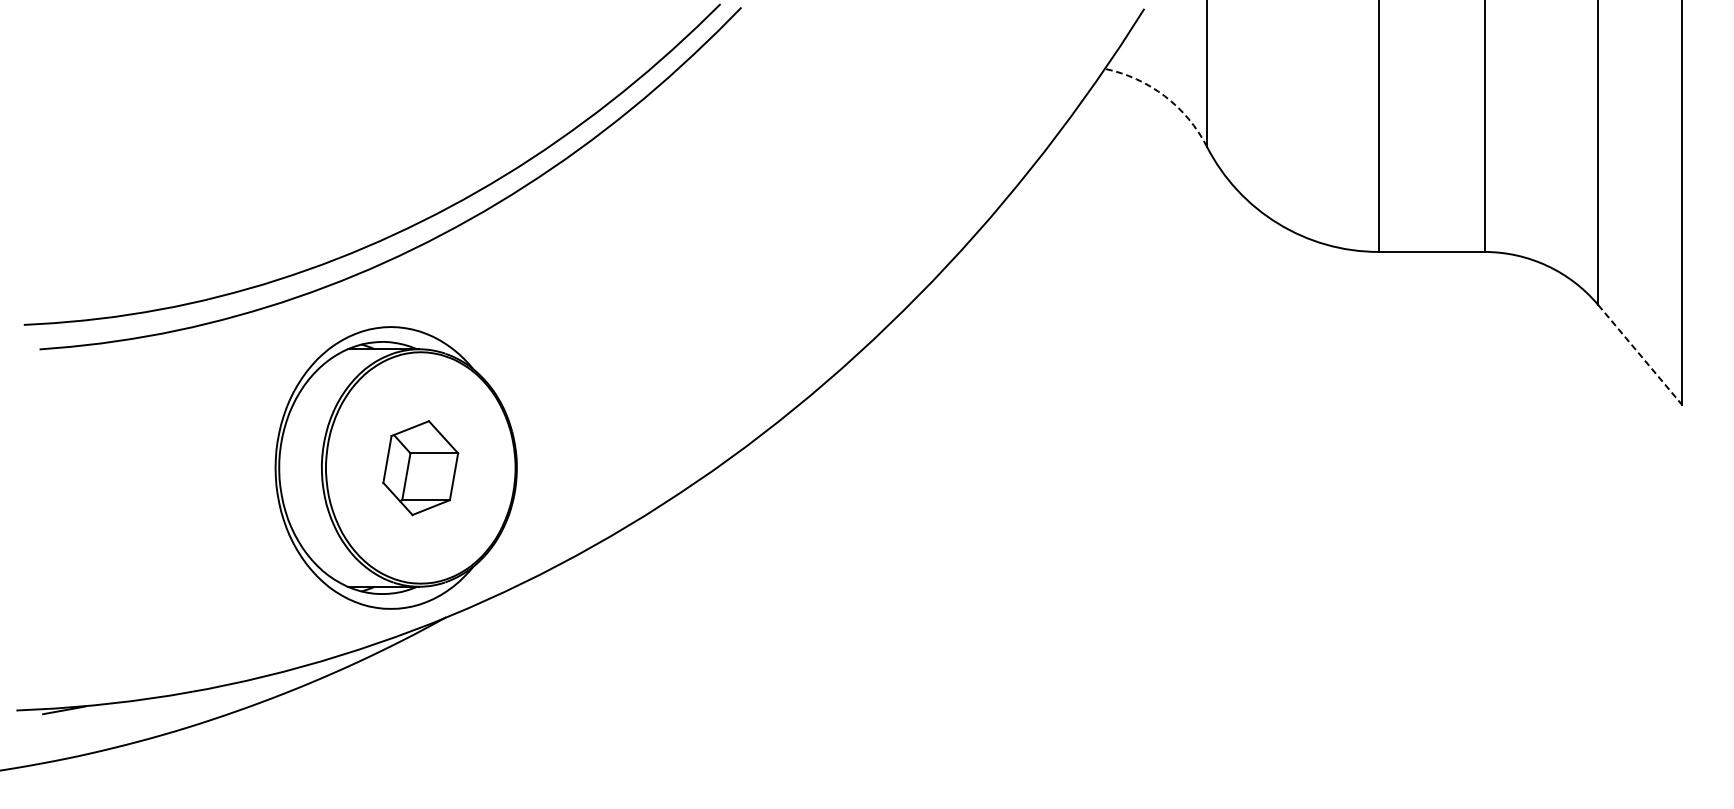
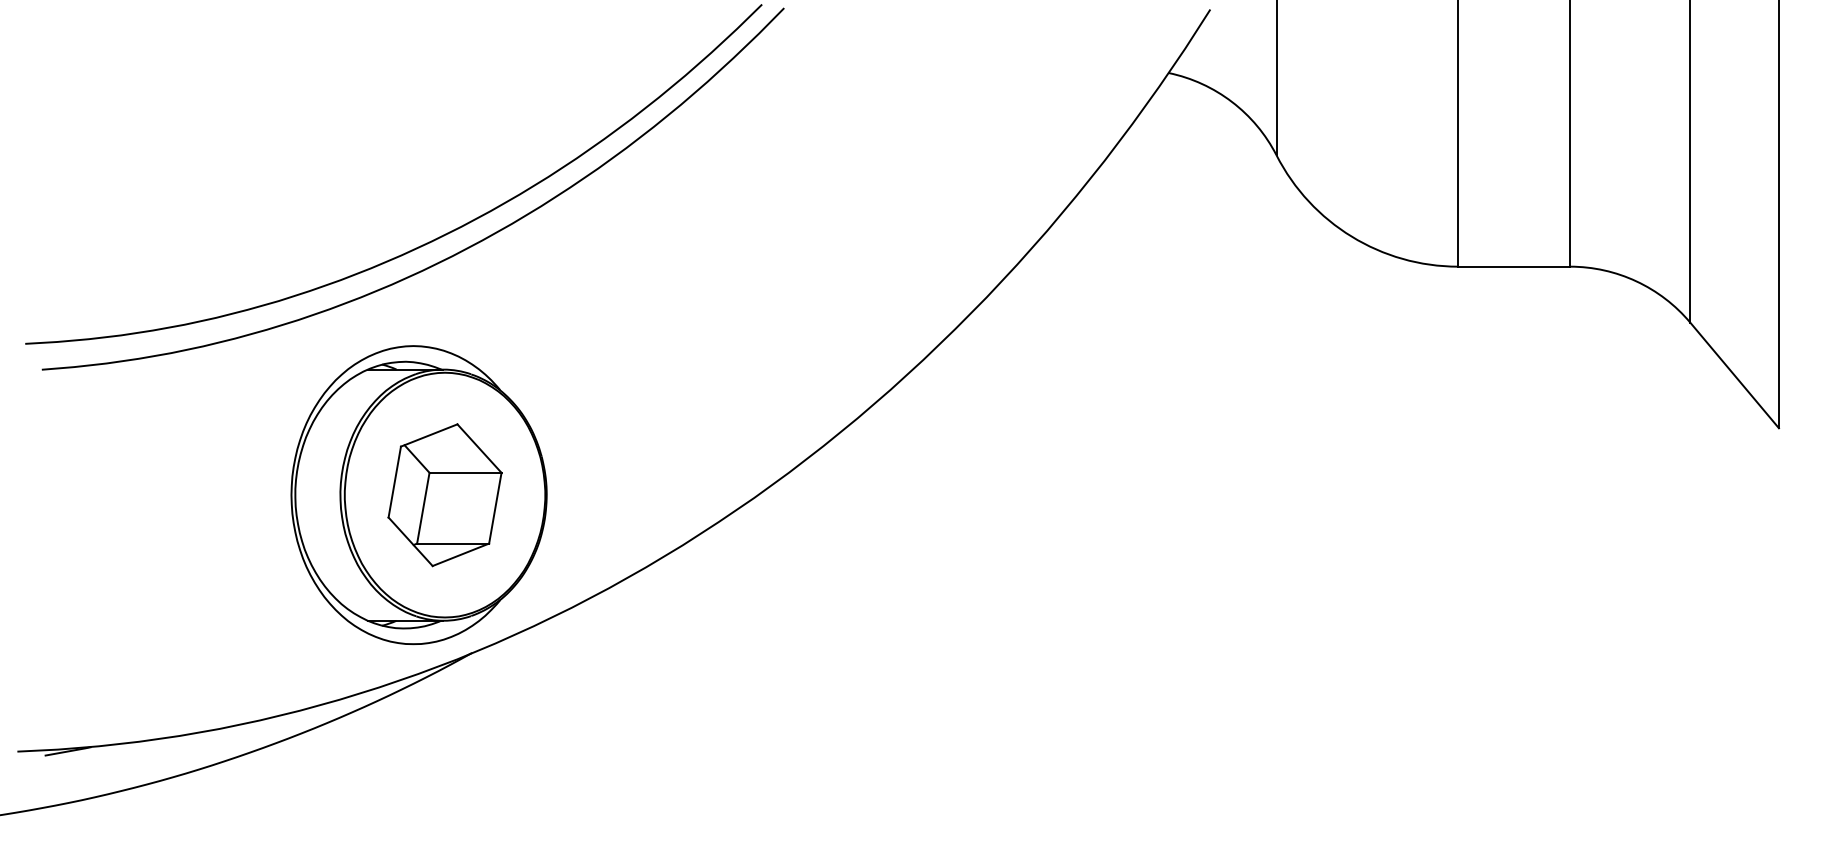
arc: (1164, 95) -> (1231, 101), dashed -> solid
line: (1639, 354) -> (1734, 375), dashed -> solid
part: (420, 468) -> (444, 495), size x1.43

